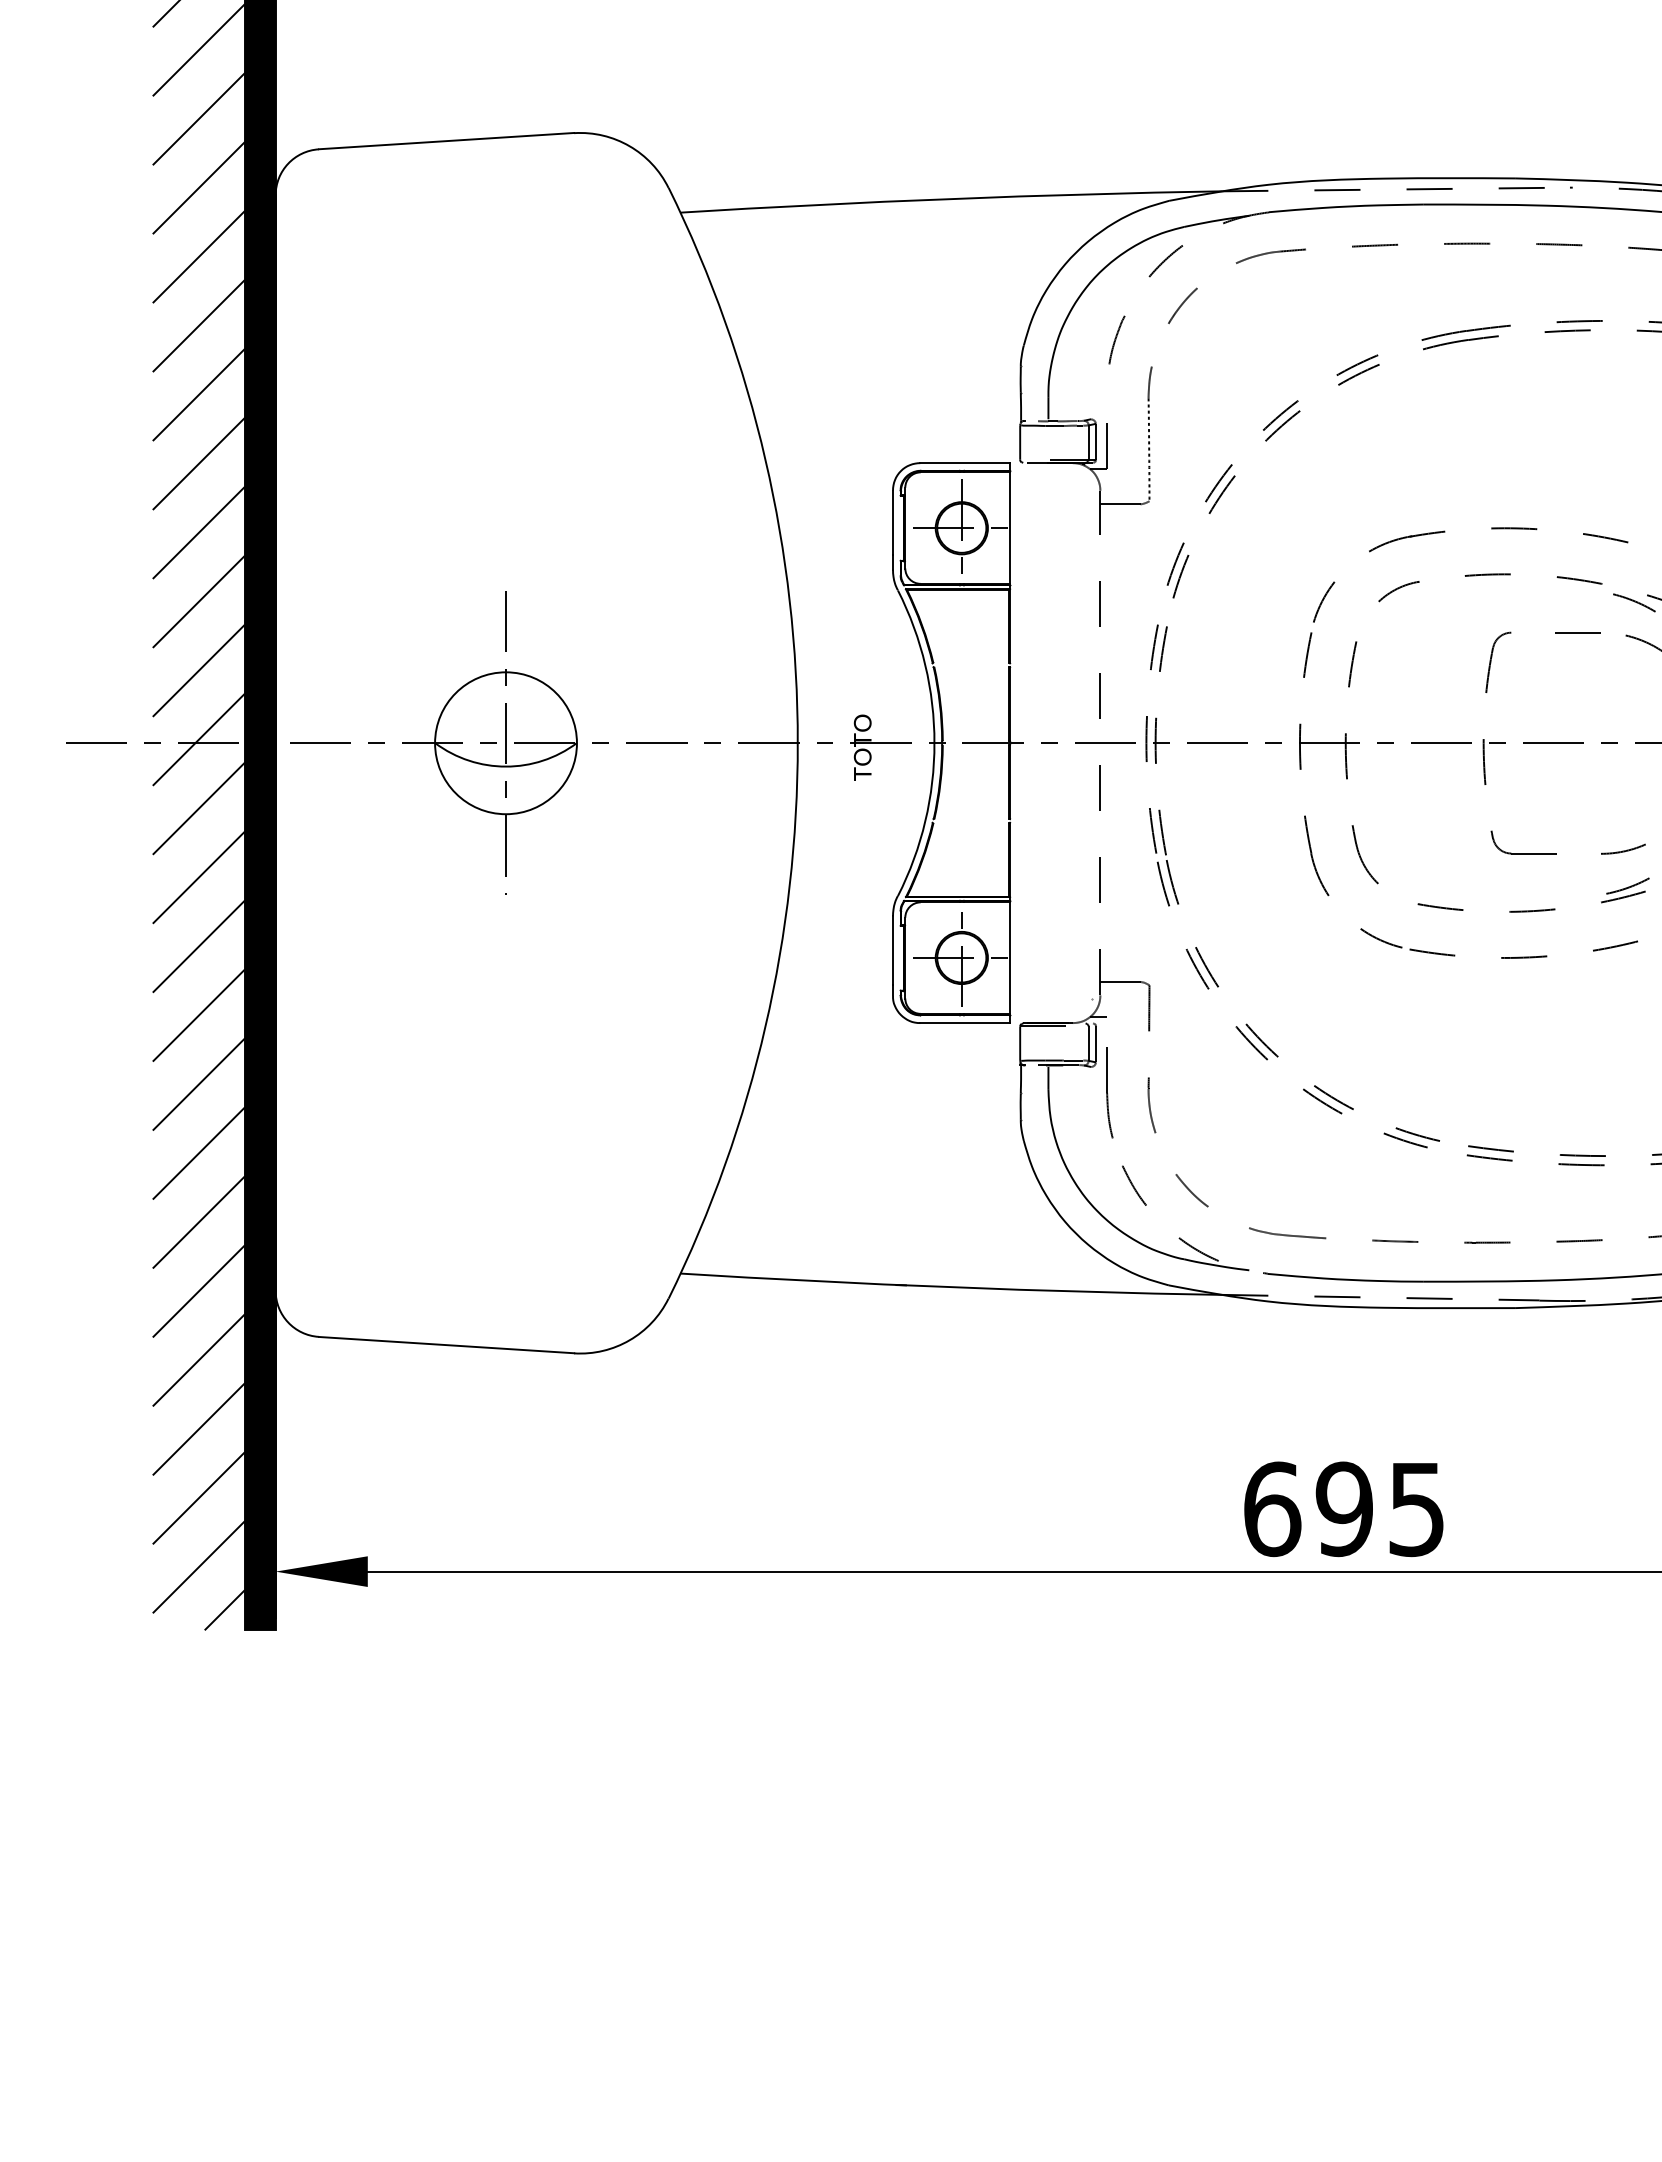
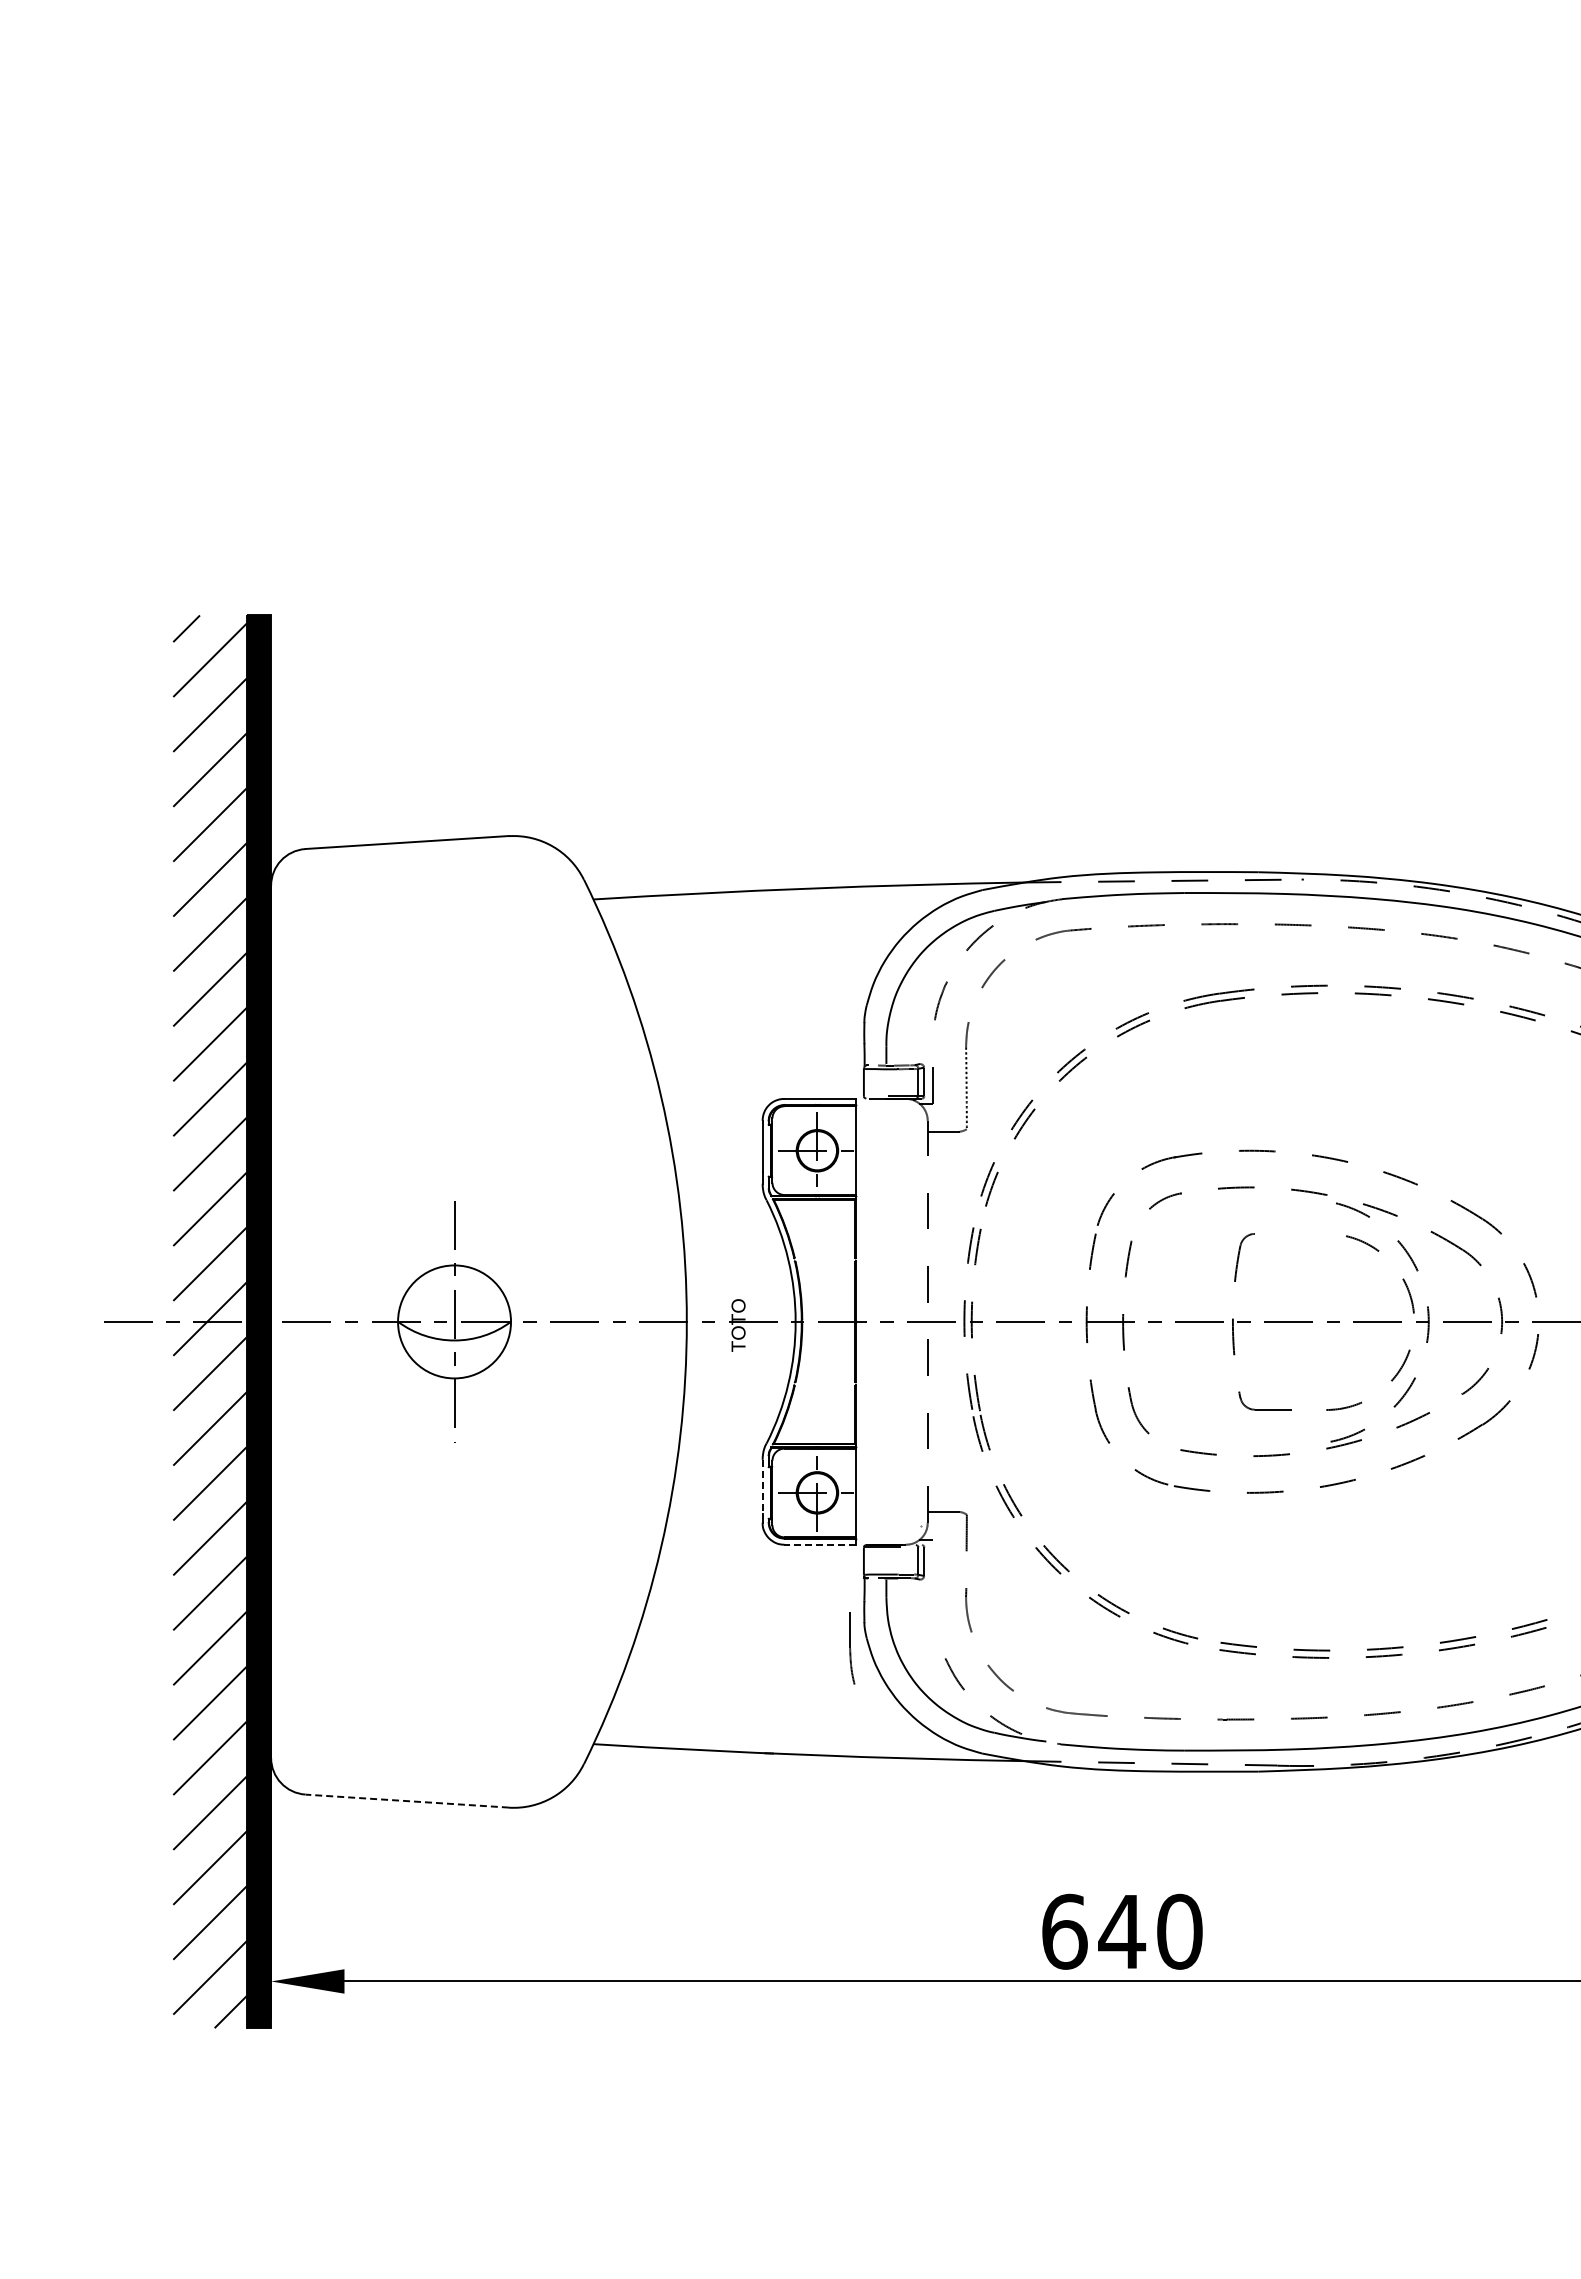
line: (1577, 632) -> (1307, 1233), removed
line: (892, 951) -> (762, 1487), solid -> dashed
line: (965, 1022) -> (820, 1544), solid -> dashed
part: (1110, 1093) -> (852, 1648), moved
line: (446, 1345) -> (407, 1801), solid -> dashed
text: (1380, 1508) -> (1150, 1931), 695 -> 640

